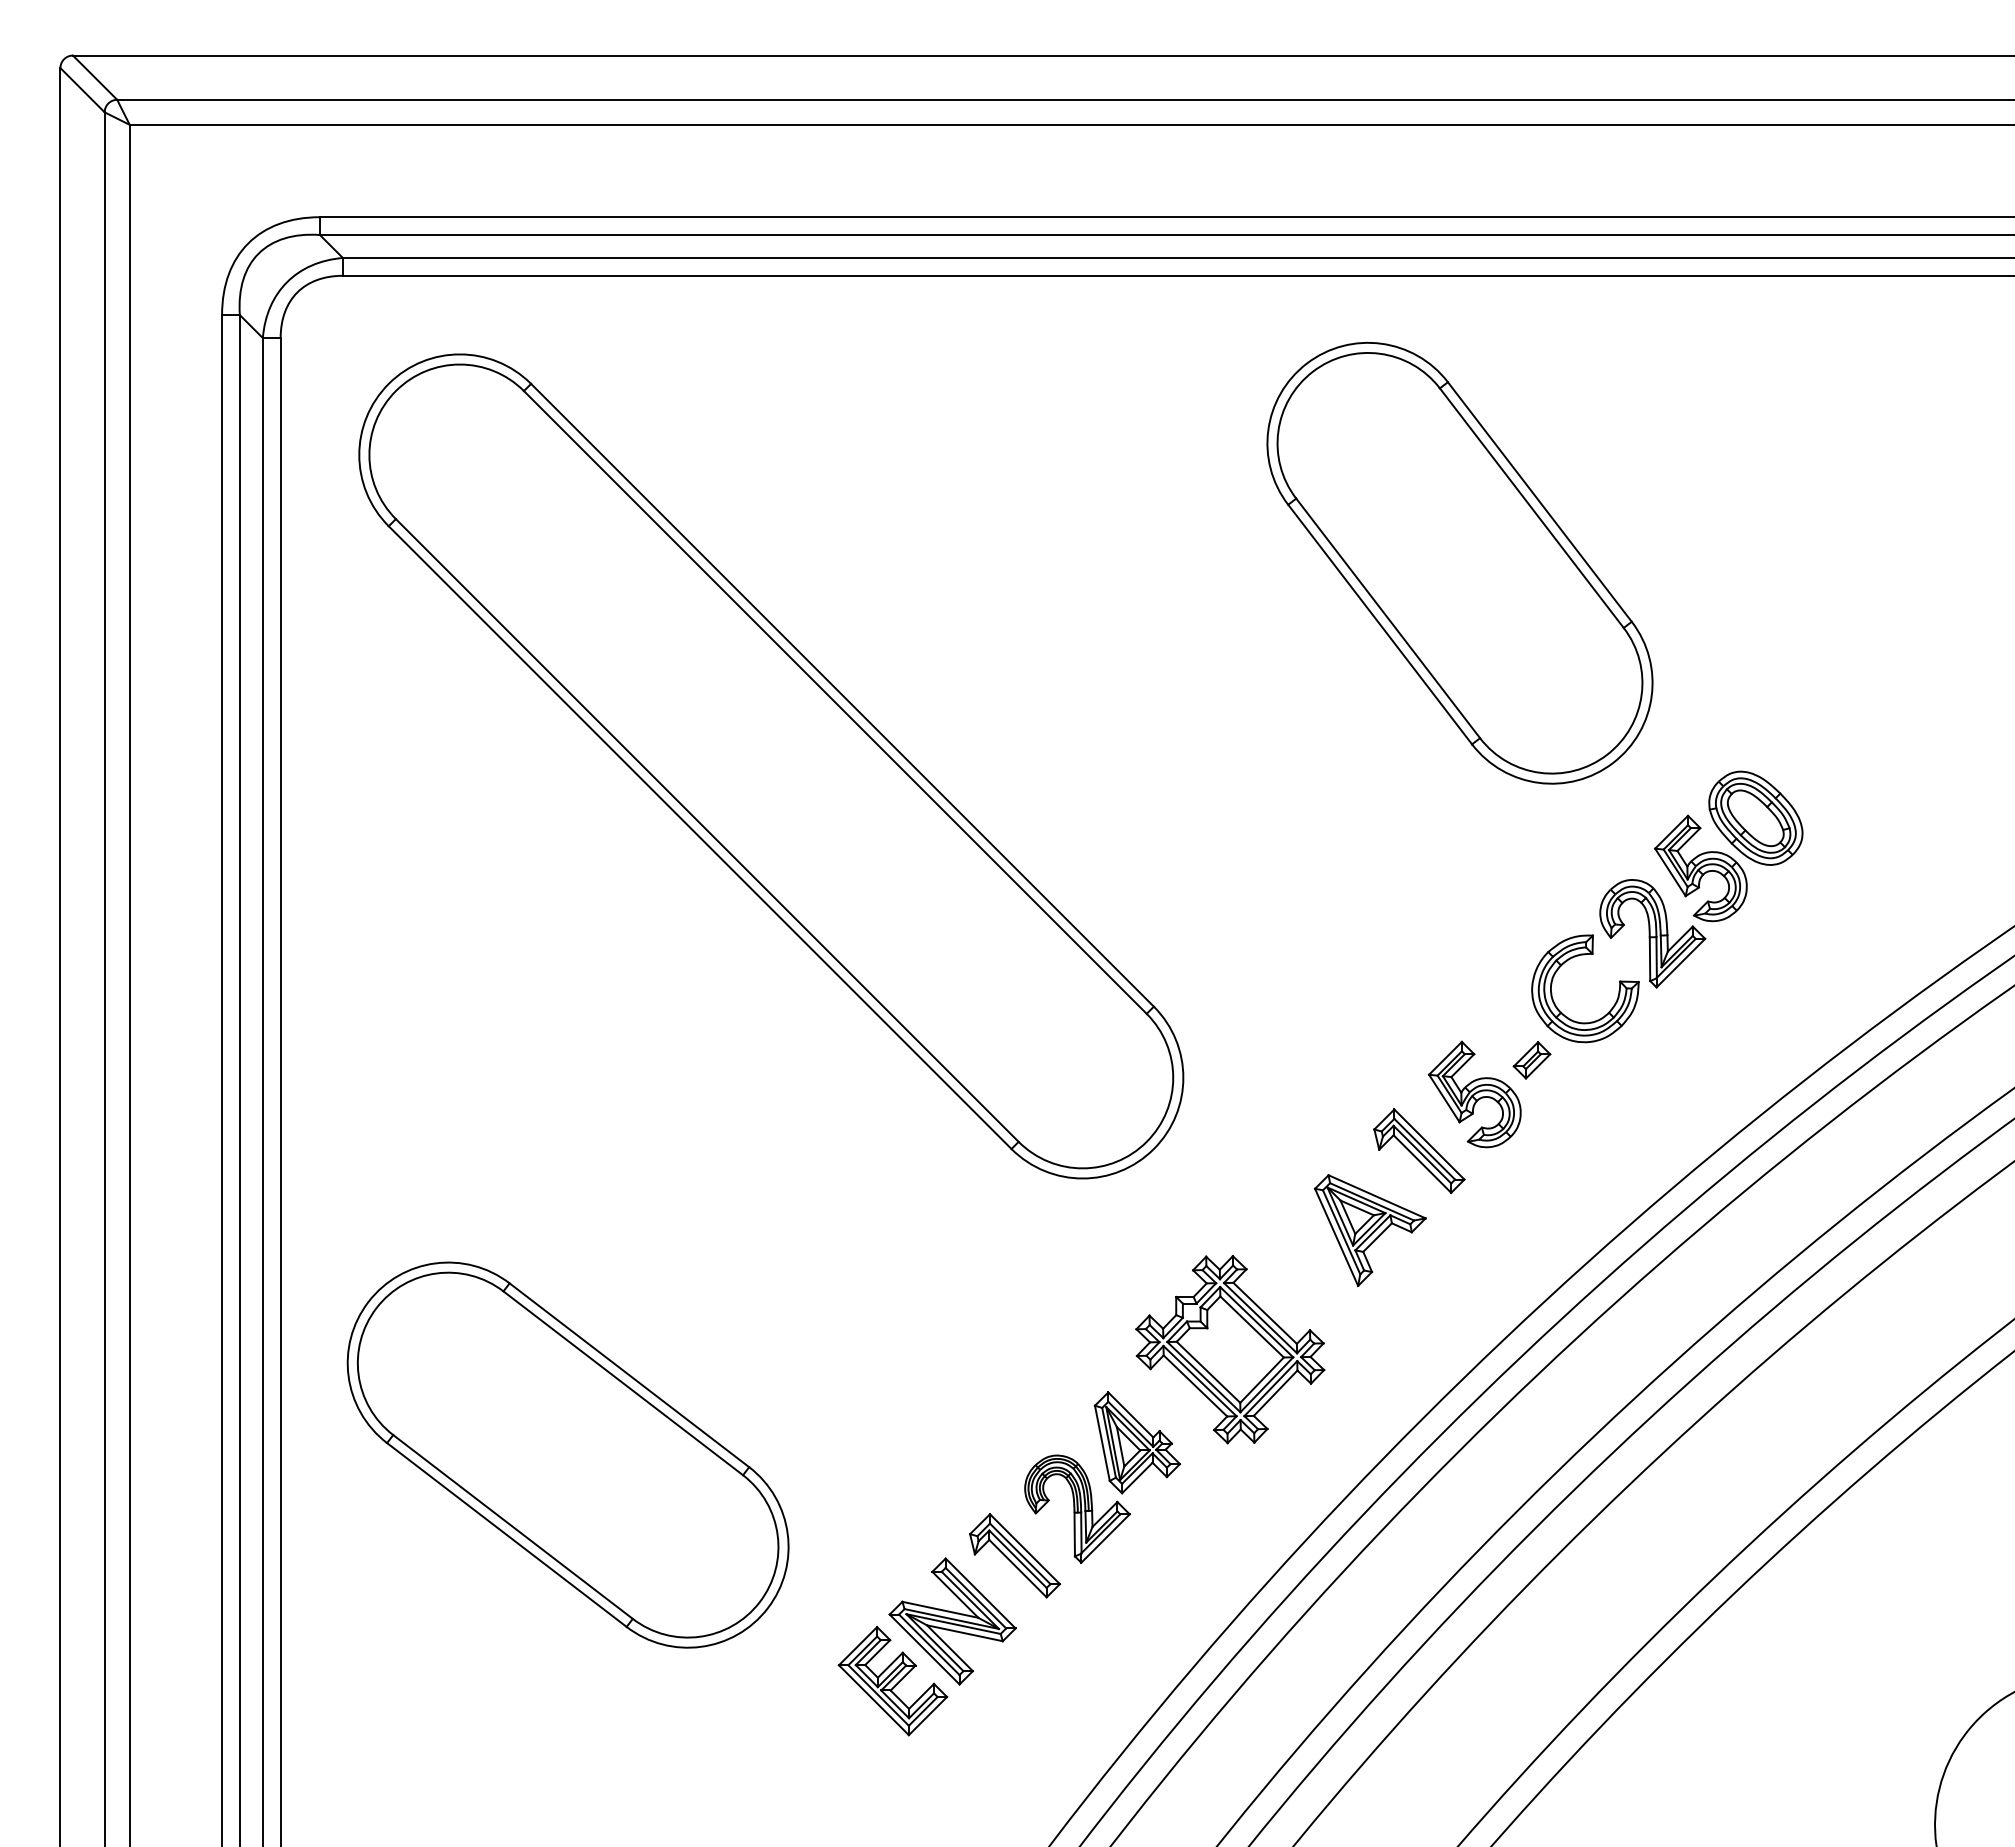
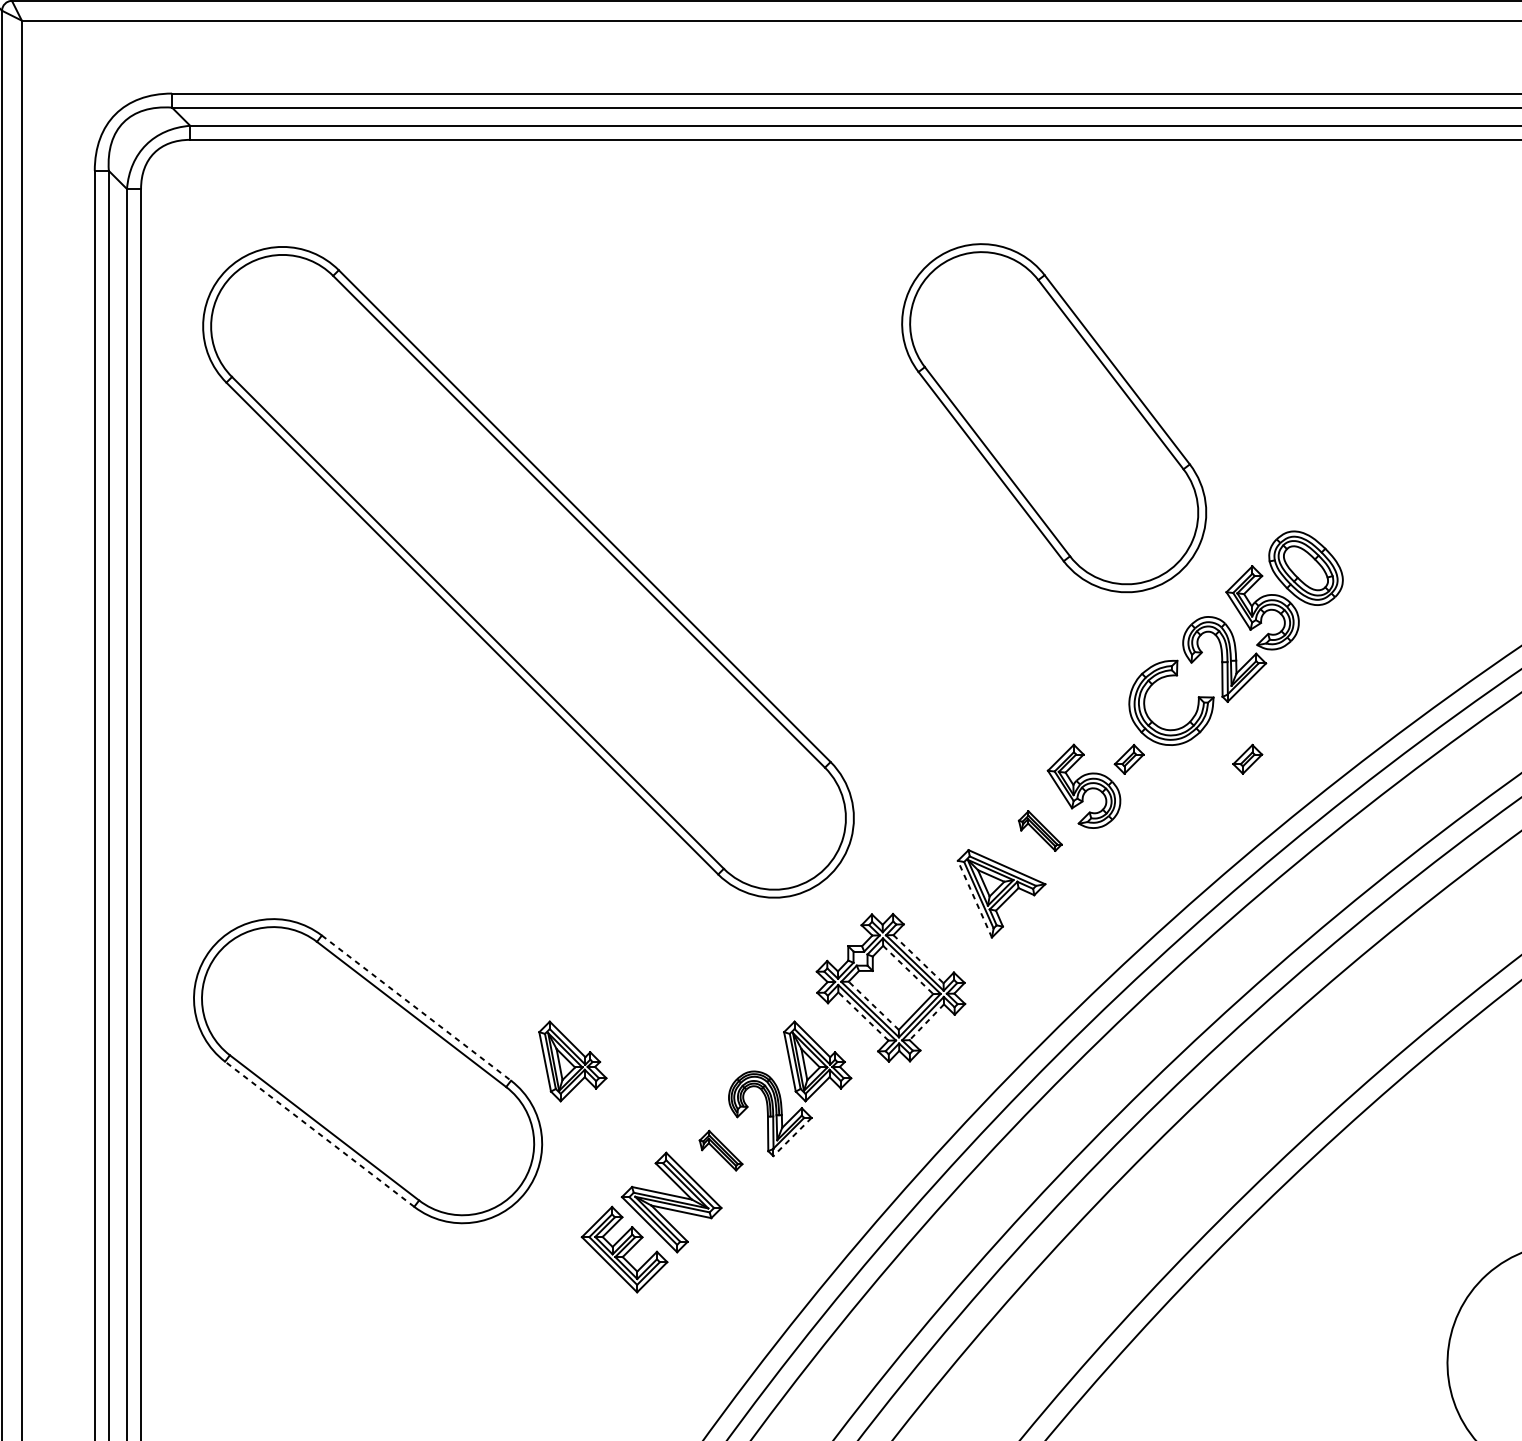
part: (1459, 562) -> (1053, 417), moved
part: (771, 766) -> (528, 572), moved
part: (1681, 1060) -> (1247, 759), added
part: (1419, 1150) -> (1040, 830), size x0.6
line: (1336, 1236) -> (974, 898), solid -> dashed
line: (1265, 1313) -> (918, 959), solid -> dashed
line: (1252, 1327) -> (908, 970), solid -> dashed
line: (1208, 1371) -> (873, 1005), solid -> dashed
line: (629, 1375) -> (416, 1008), solid -> dashed
line: (1195, 1385) -> (863, 1016), solid -> dashed
line: (1275, 1393) -> (926, 1022), solid -> dashed
part: (827, 1442) -> (572, 1061), added
line: (506, 1535) -> (319, 1134), solid -> dashed
line: (1105, 1538) -> (792, 1137), solid -> dashed
part: (1015, 1555) -> (721, 1150), size x0.6

